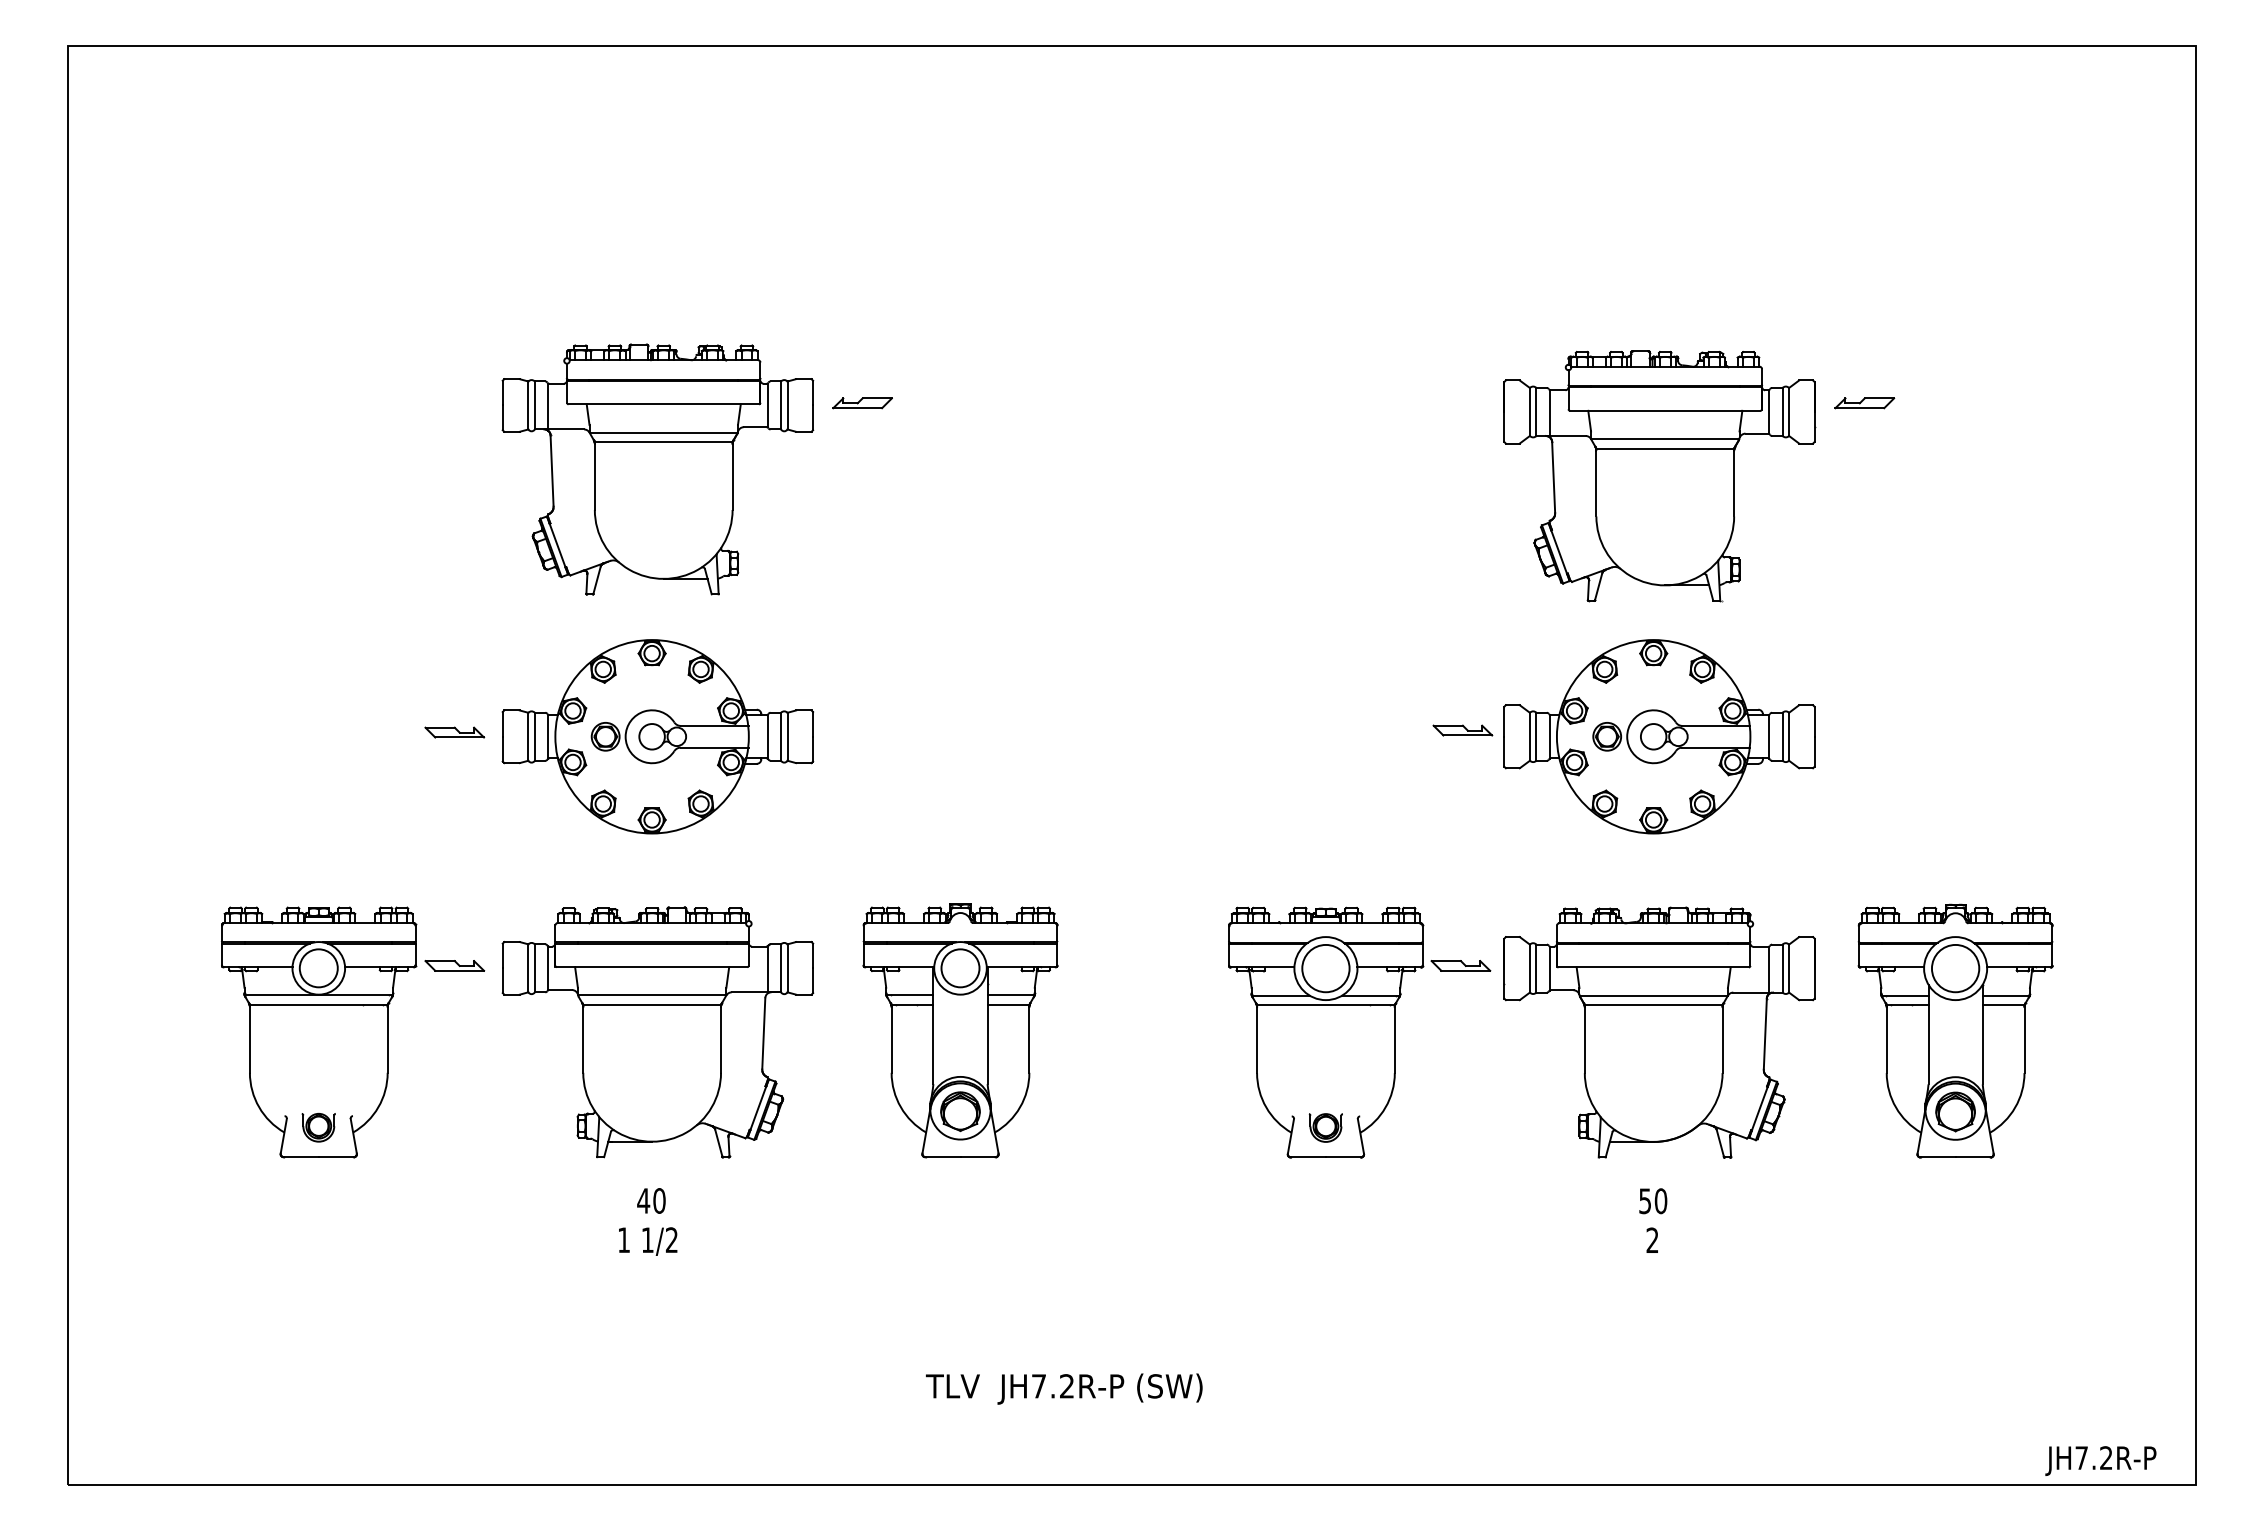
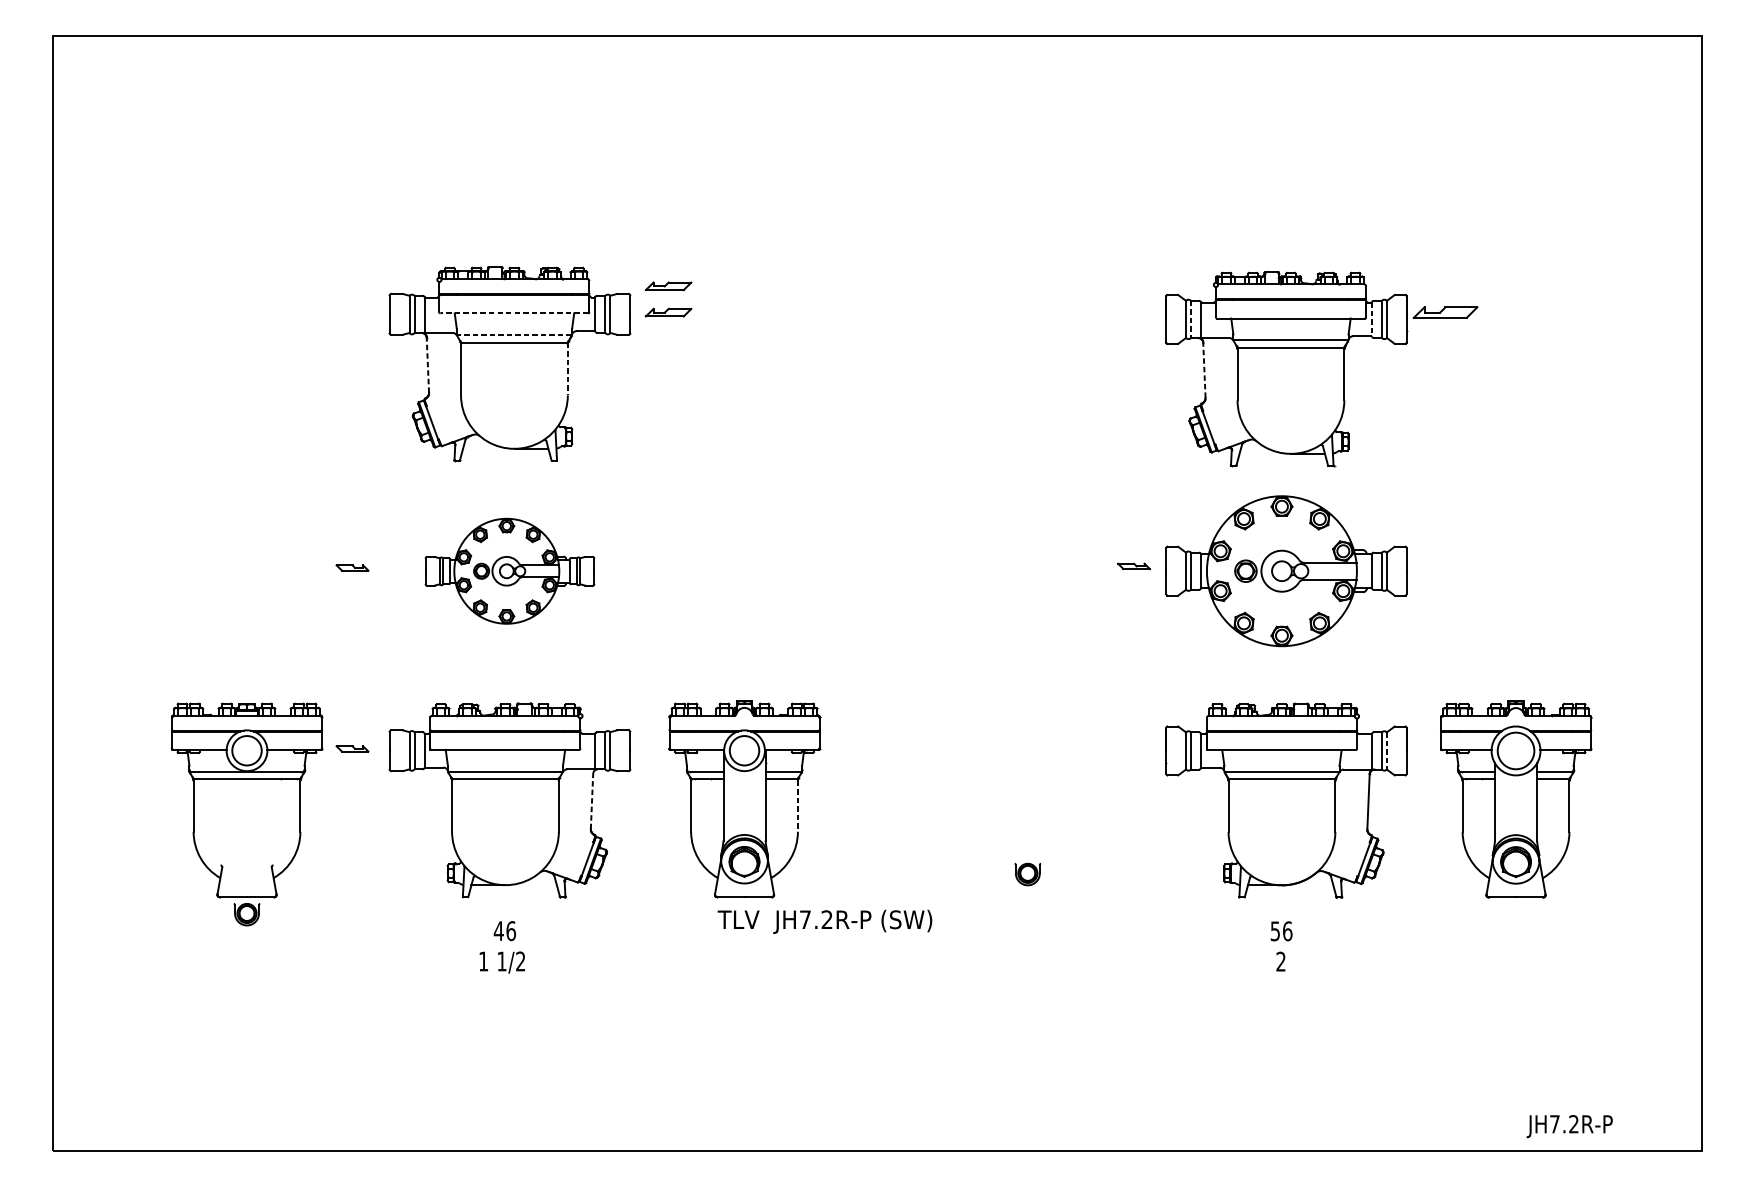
part: (862, 369) -> (668, 286), added
part: (1864, 403) -> (1445, 312), size x1.4
line: (663, 404) -> (514, 313), solid -> dashed
line: (1536, 411) -> (1191, 319), solid -> dashed
line: (1769, 411) -> (1371, 319), solid -> dashed
line: (663, 432) -> (514, 335), solid -> dashed
line: (552, 471) -> (428, 365), solid -> dashed
line: (732, 475) -> (567, 368), solid -> dashed
line: (1553, 477) -> (1204, 370), solid -> dashed
part: (1462, 730) -> (1133, 566), size x0.7
part: (454, 732) -> (352, 567), size x0.7
part: (657, 736) -> (509, 571), size x0.7
part: (454, 965) -> (352, 748), size x0.7
line: (1789, 968) -> (1387, 750), solid -> dashed
part: (1359, 1032) -> (1053, 800), removed
line: (763, 1033) -> (591, 801), solid -> dashed
line: (1029, 1039) -> (798, 805), solid -> dashed
part: (318, 1127) -> (246, 914), moved
text: (659, 1200) -> (511, 930), 40 -> 46
text: (1660, 1200) -> (1287, 930), 50 -> 56
text: (1064, 1388) -> (825, 921), moved
text: (2100, 1460) -> (1569, 1126), moved

